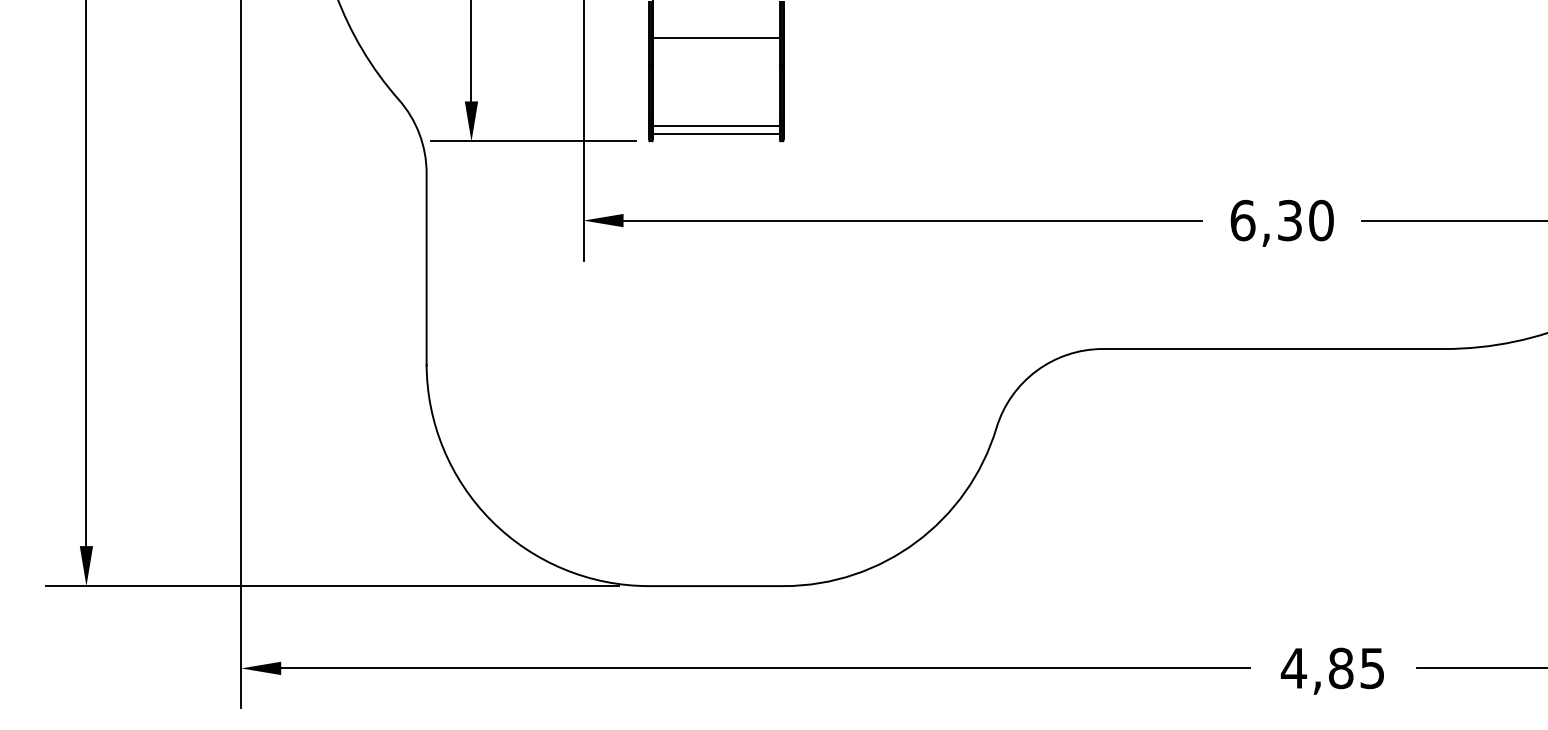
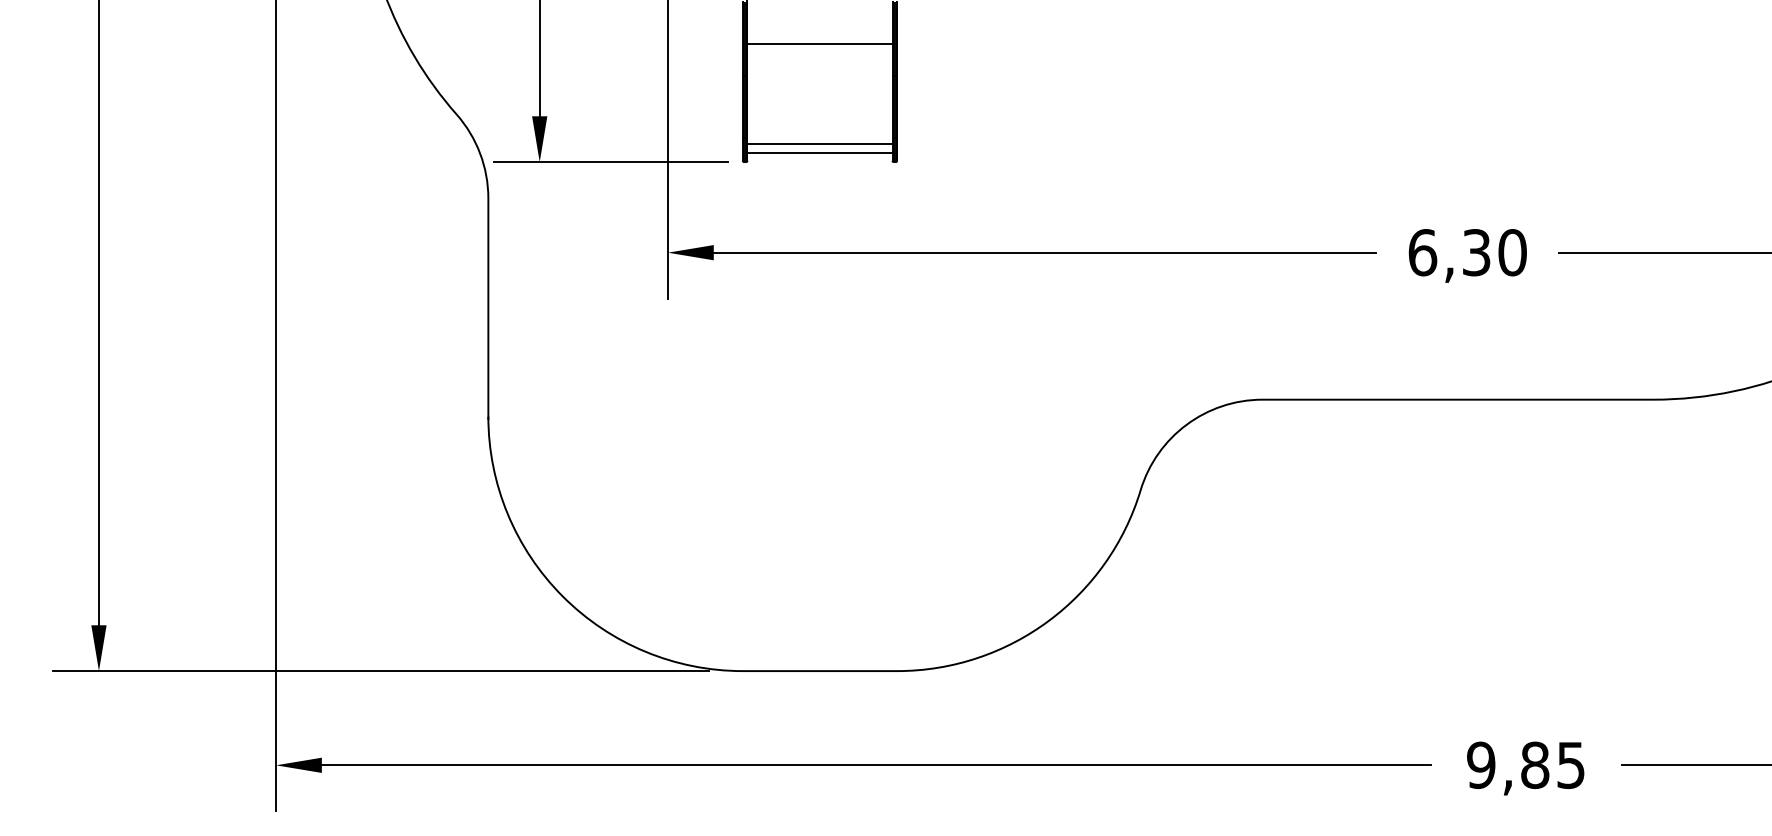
text: (1294, 668) -> (1481, 765), 4,85 -> 9,85

